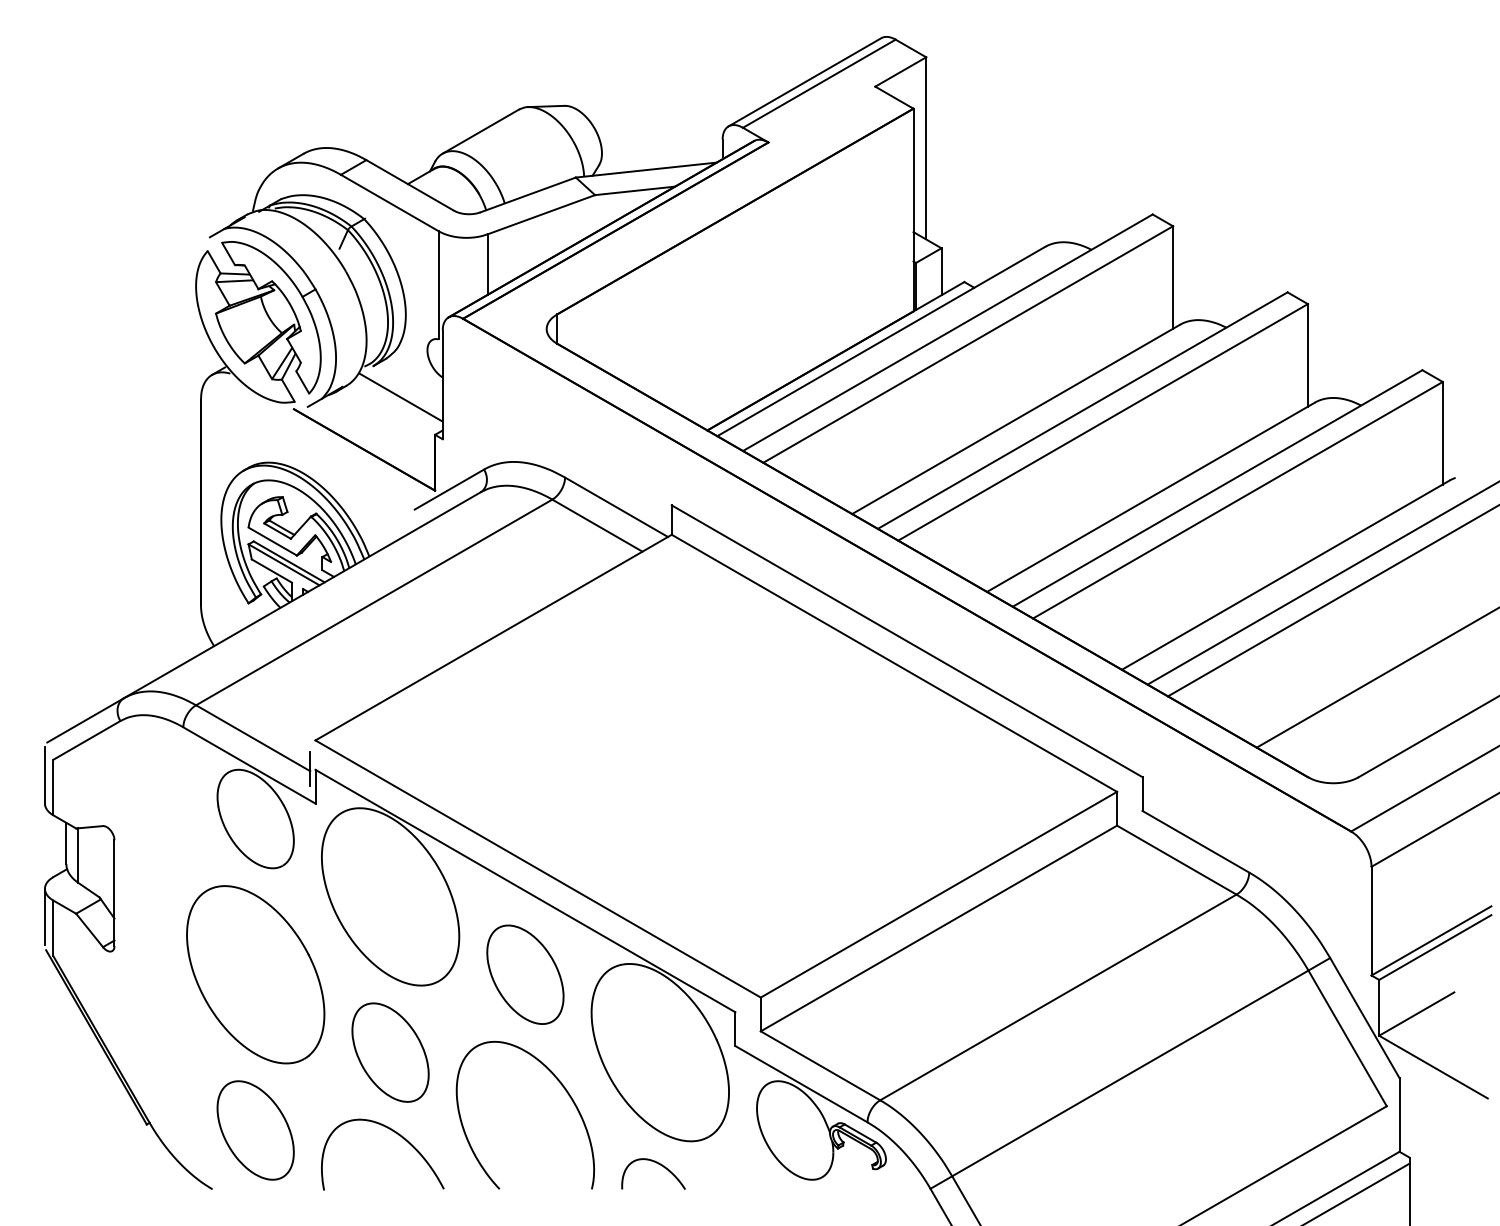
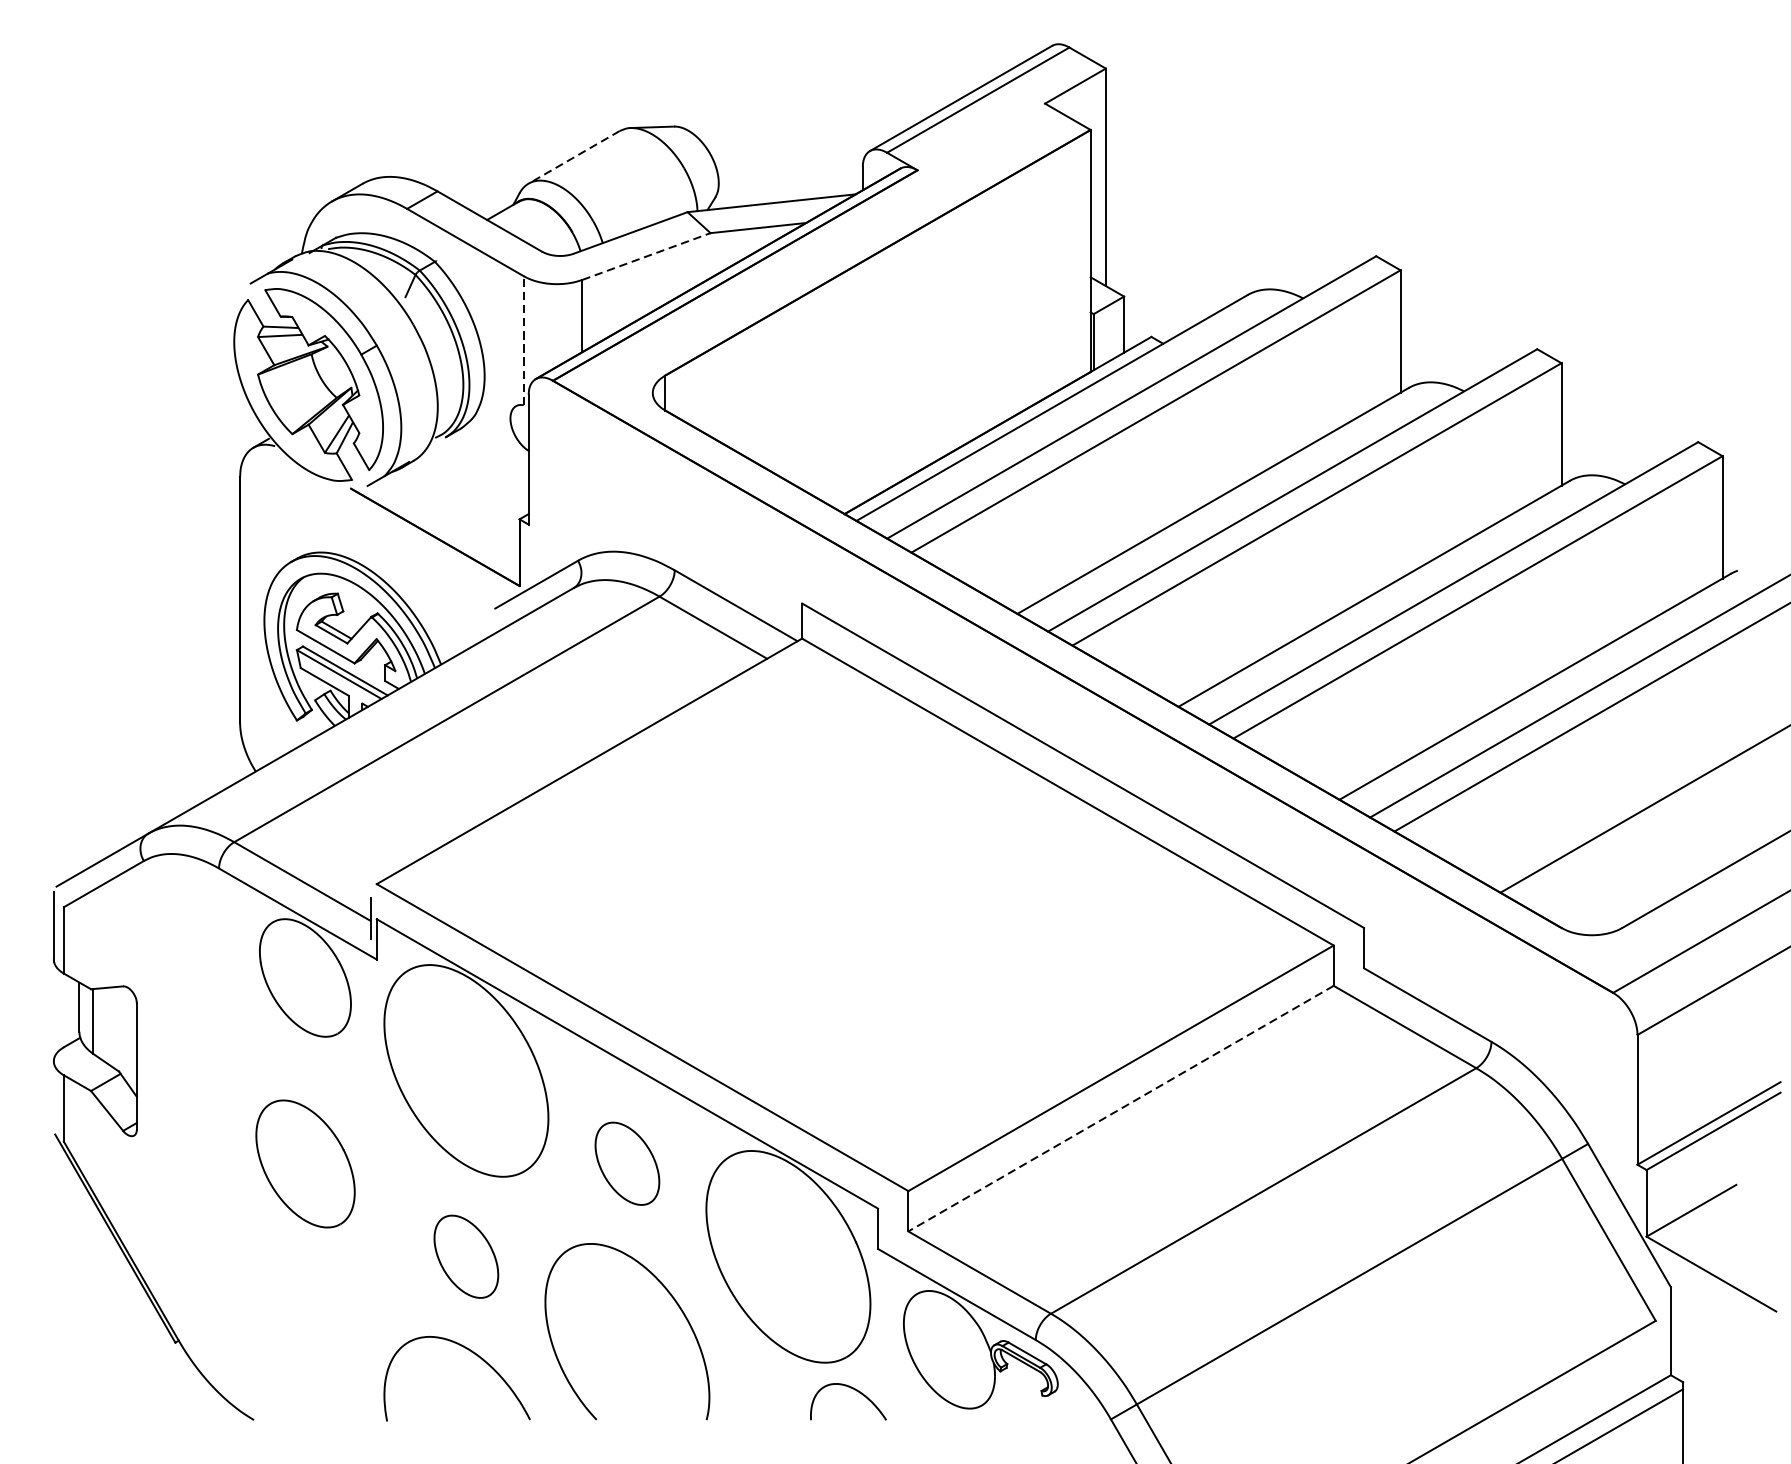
line: (480, 131) -> (573, 157), solid -> dashed
line: (541, 214) -> (646, 256), solid -> dashed
line: (438, 284) -> (523, 339), solid -> dashed
line: (400, 397) -> (478, 474), removed
line: (45, 916) -> (54, 1094), removed
line: (938, 928) -> (1120, 1108), solid -> dashed
part: (255, 974) -> (305, 1163), size x0.6
part: (525, 974) -> (627, 1163), size x0.7
part: (390, 1052) -> (466, 1256), size x0.7
part: (255, 1130) -> (305, 1349), removed
curve: (658, 1164) -> (854, 1390), moved

